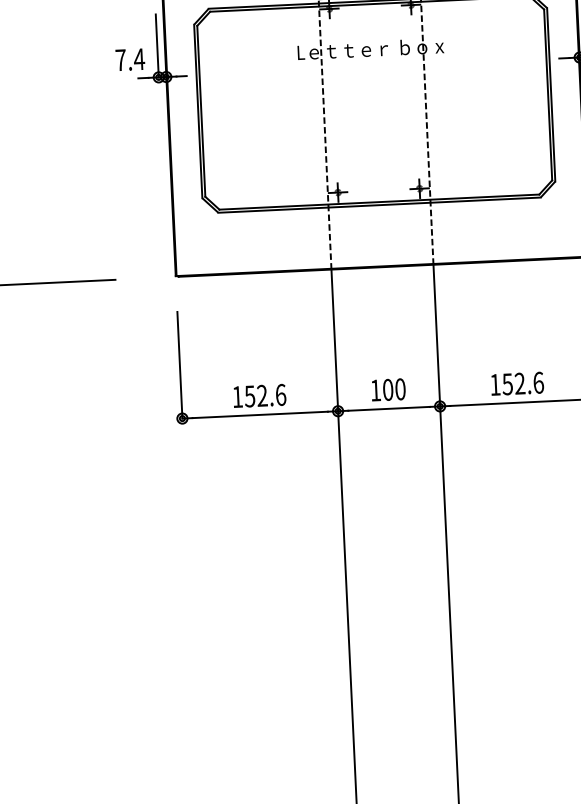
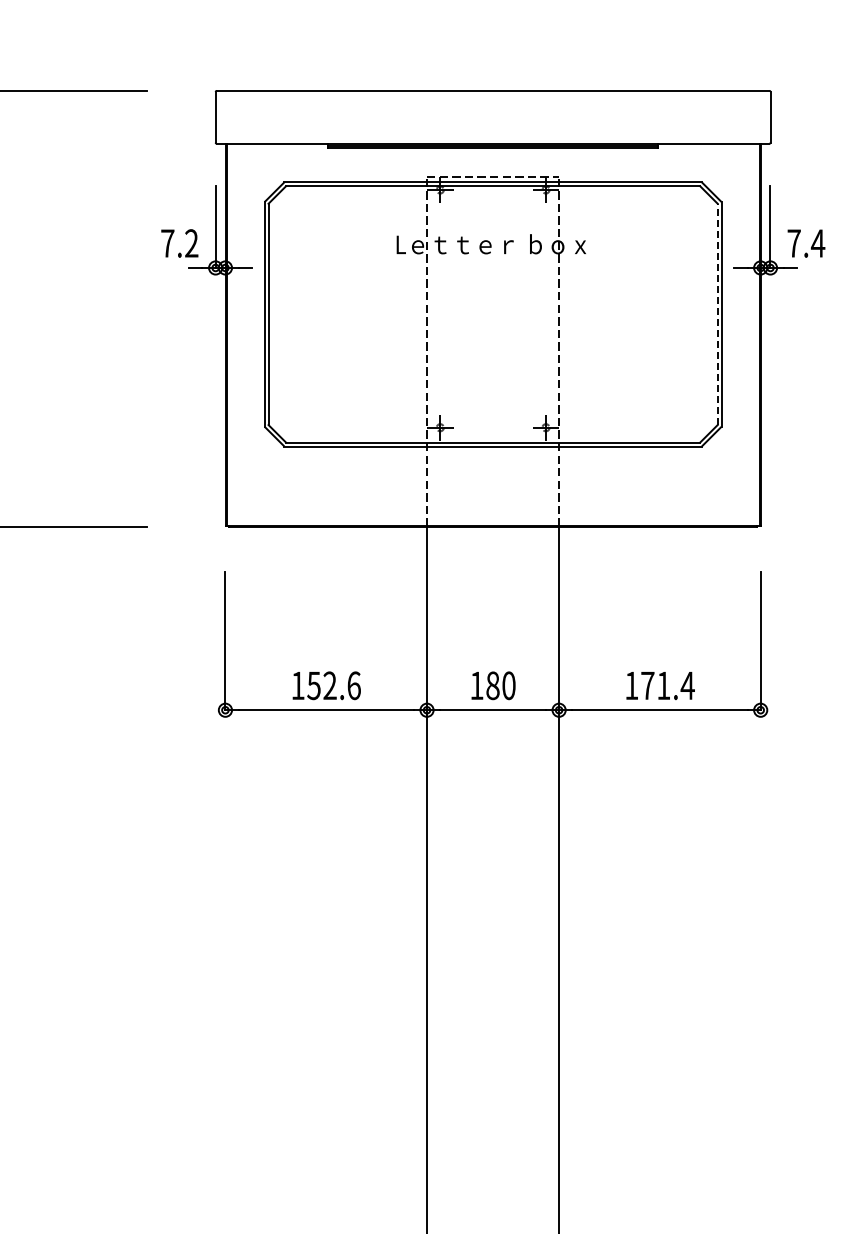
text: (139, 59) -> (191, 243), 7.4 -> 7.2
line: (548, 95) -> (717, 314), solid -> dashed
text: (522, 383) -> (667, 685), 152.6 -> 171.4
text: (387, 389) -> (492, 685), 100 -> 180

